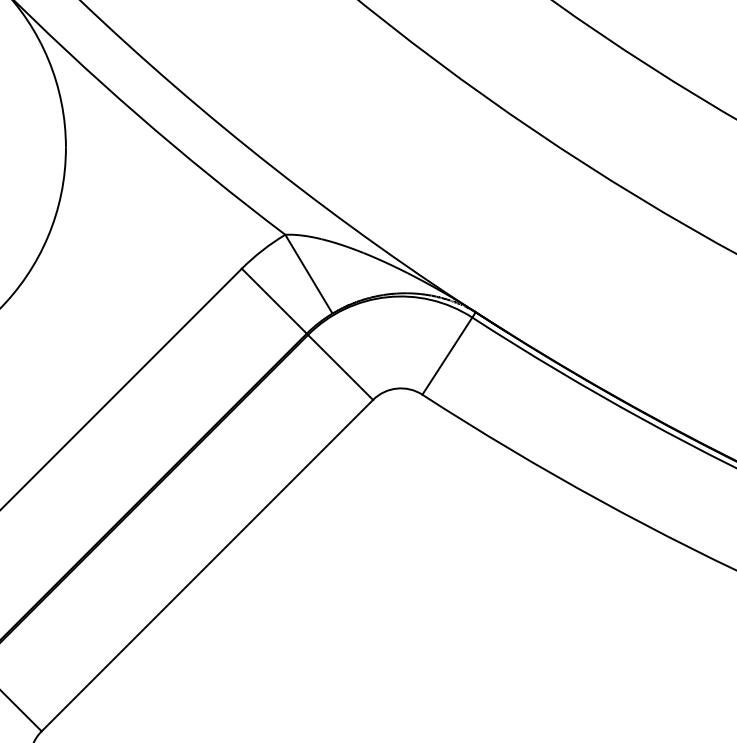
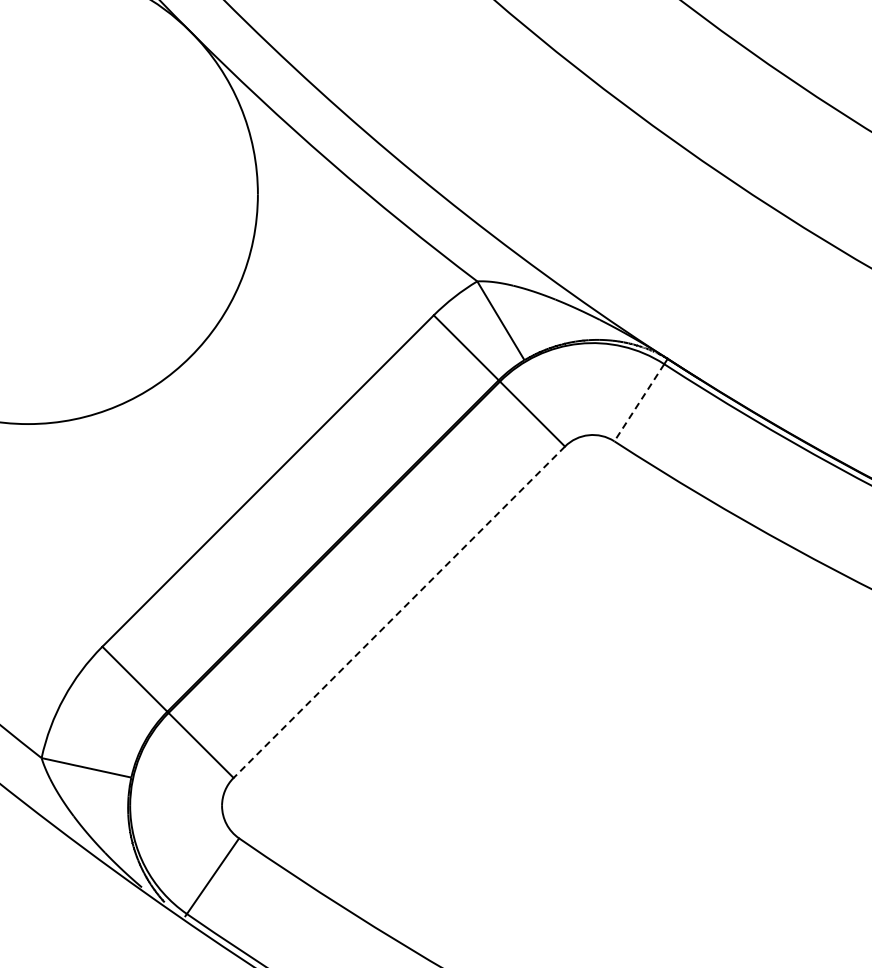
line: (447, 355) -> (639, 402), solid -> dashed
line: (206, 565) -> (398, 612), solid -> dashed

